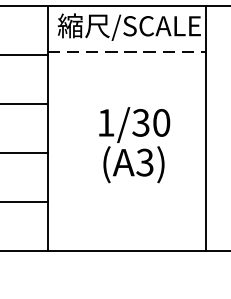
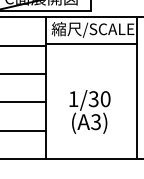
line: (126, 52) -> (91, 44), dashed -> solid
text: (133, 144) -> (89, 111), moved

